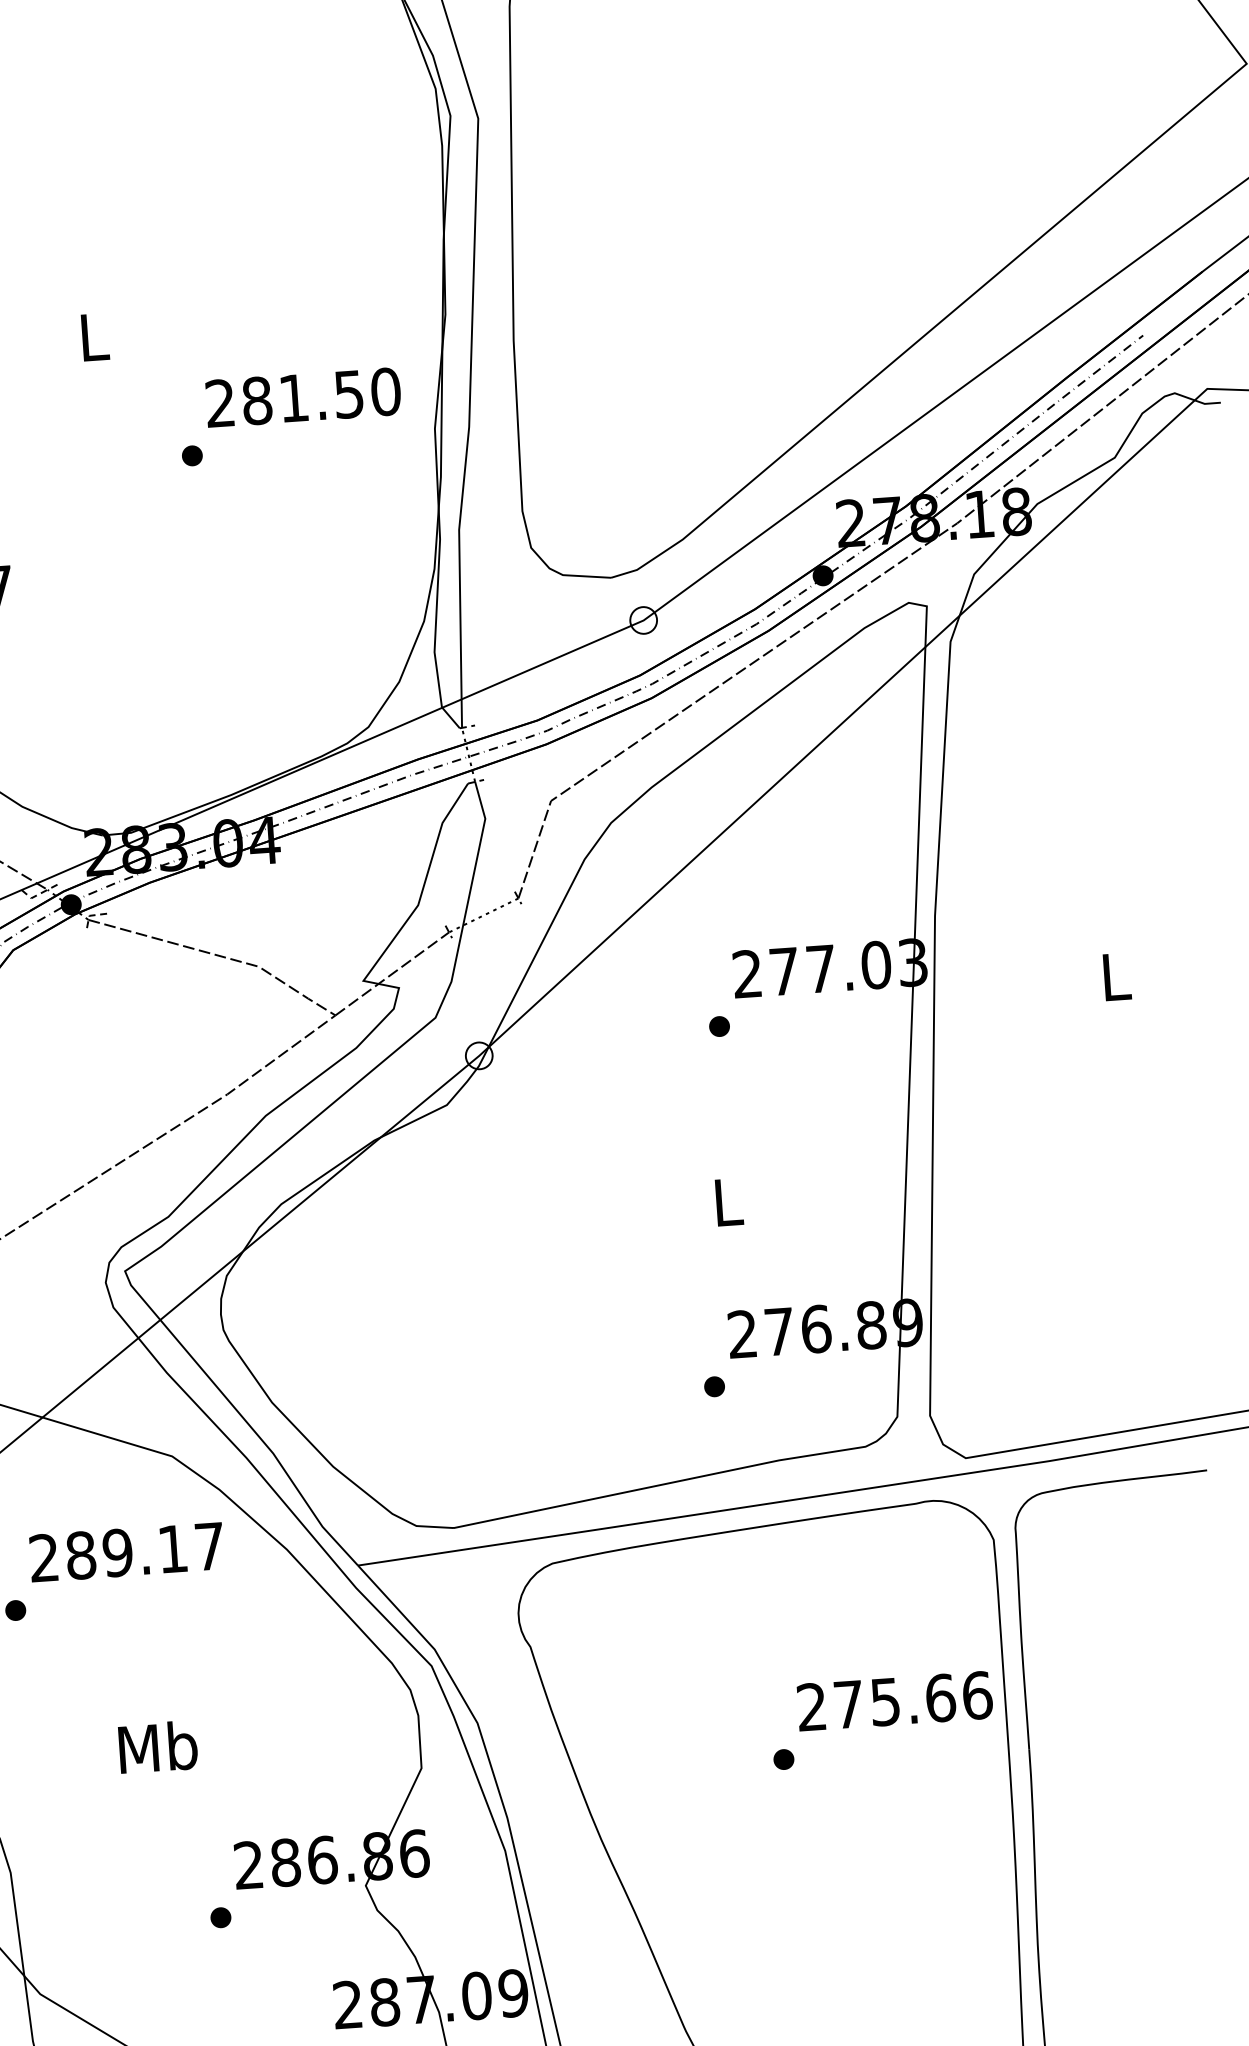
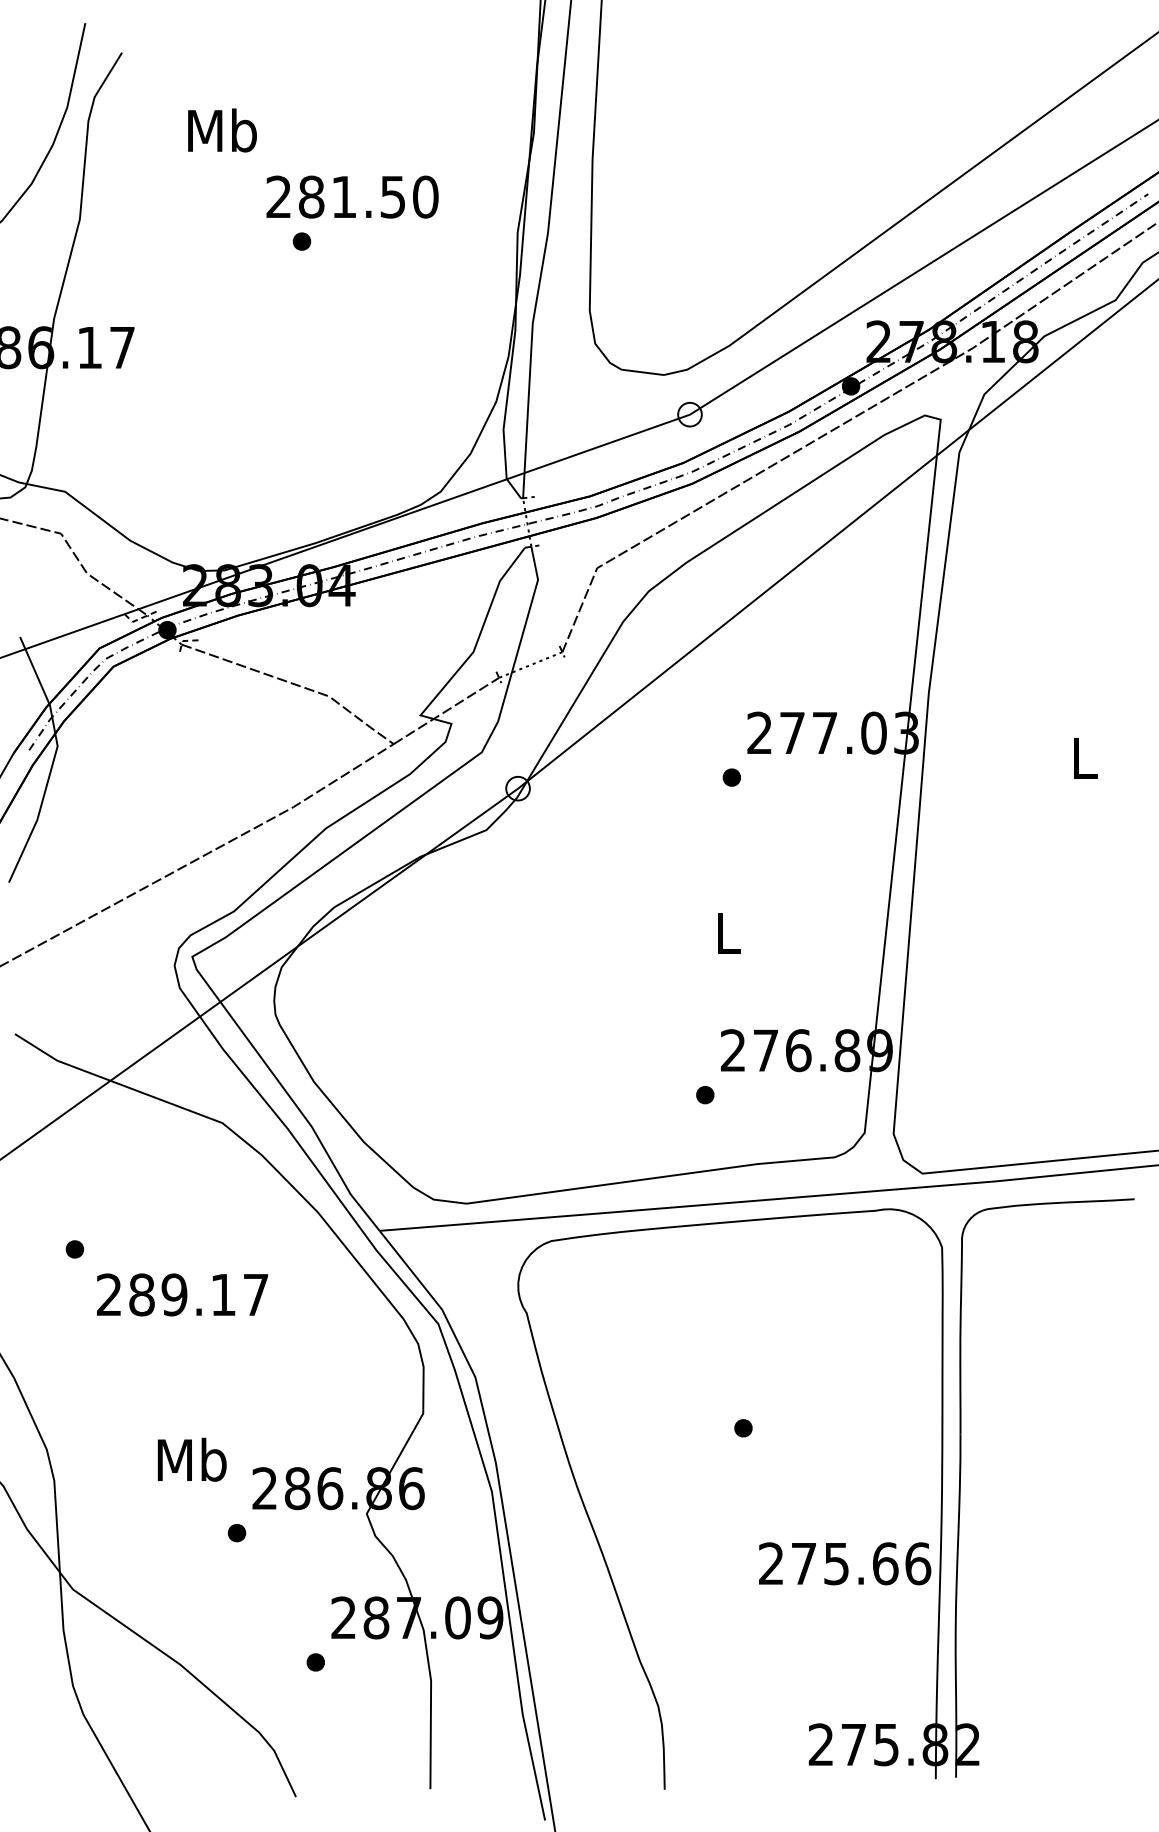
text: (93, 336) -> (222, 130), L -> Mb
text: (303, 396) -> (352, 196), moved
text: (126, 1551) -> (182, 1294), moved
text: (895, 1700) -> (845, 1563), moved
text: (157, 1746) -> (191, 1459), moved

